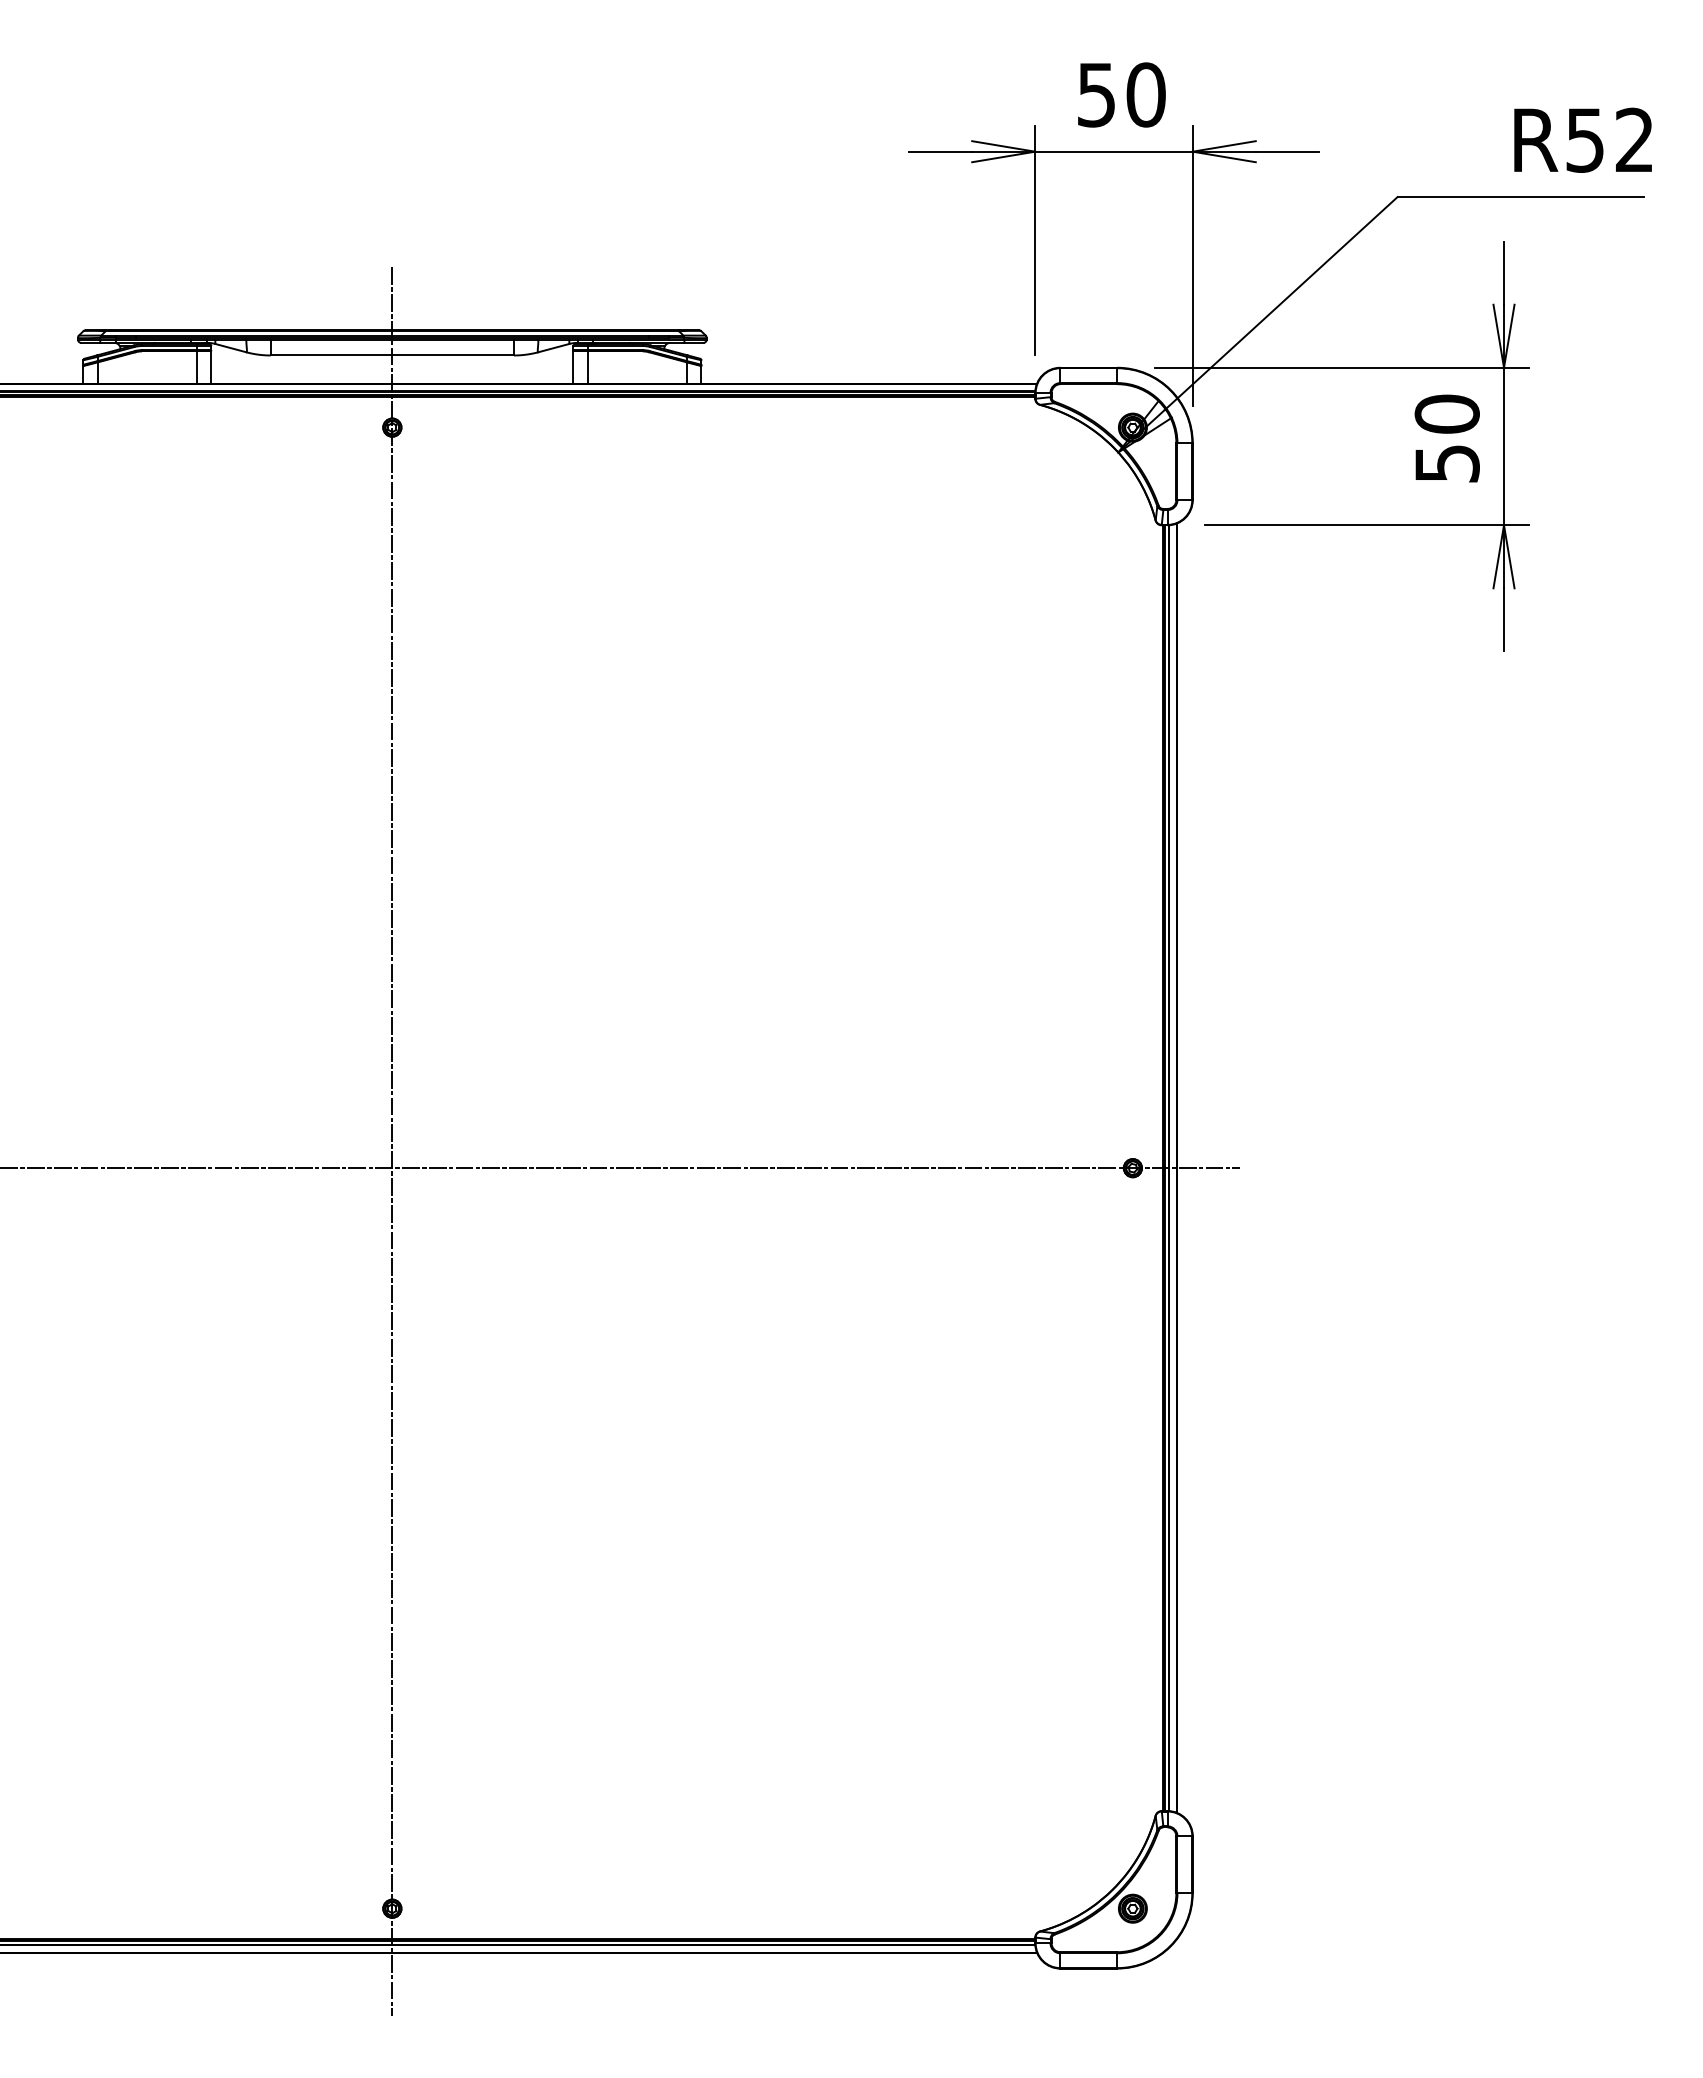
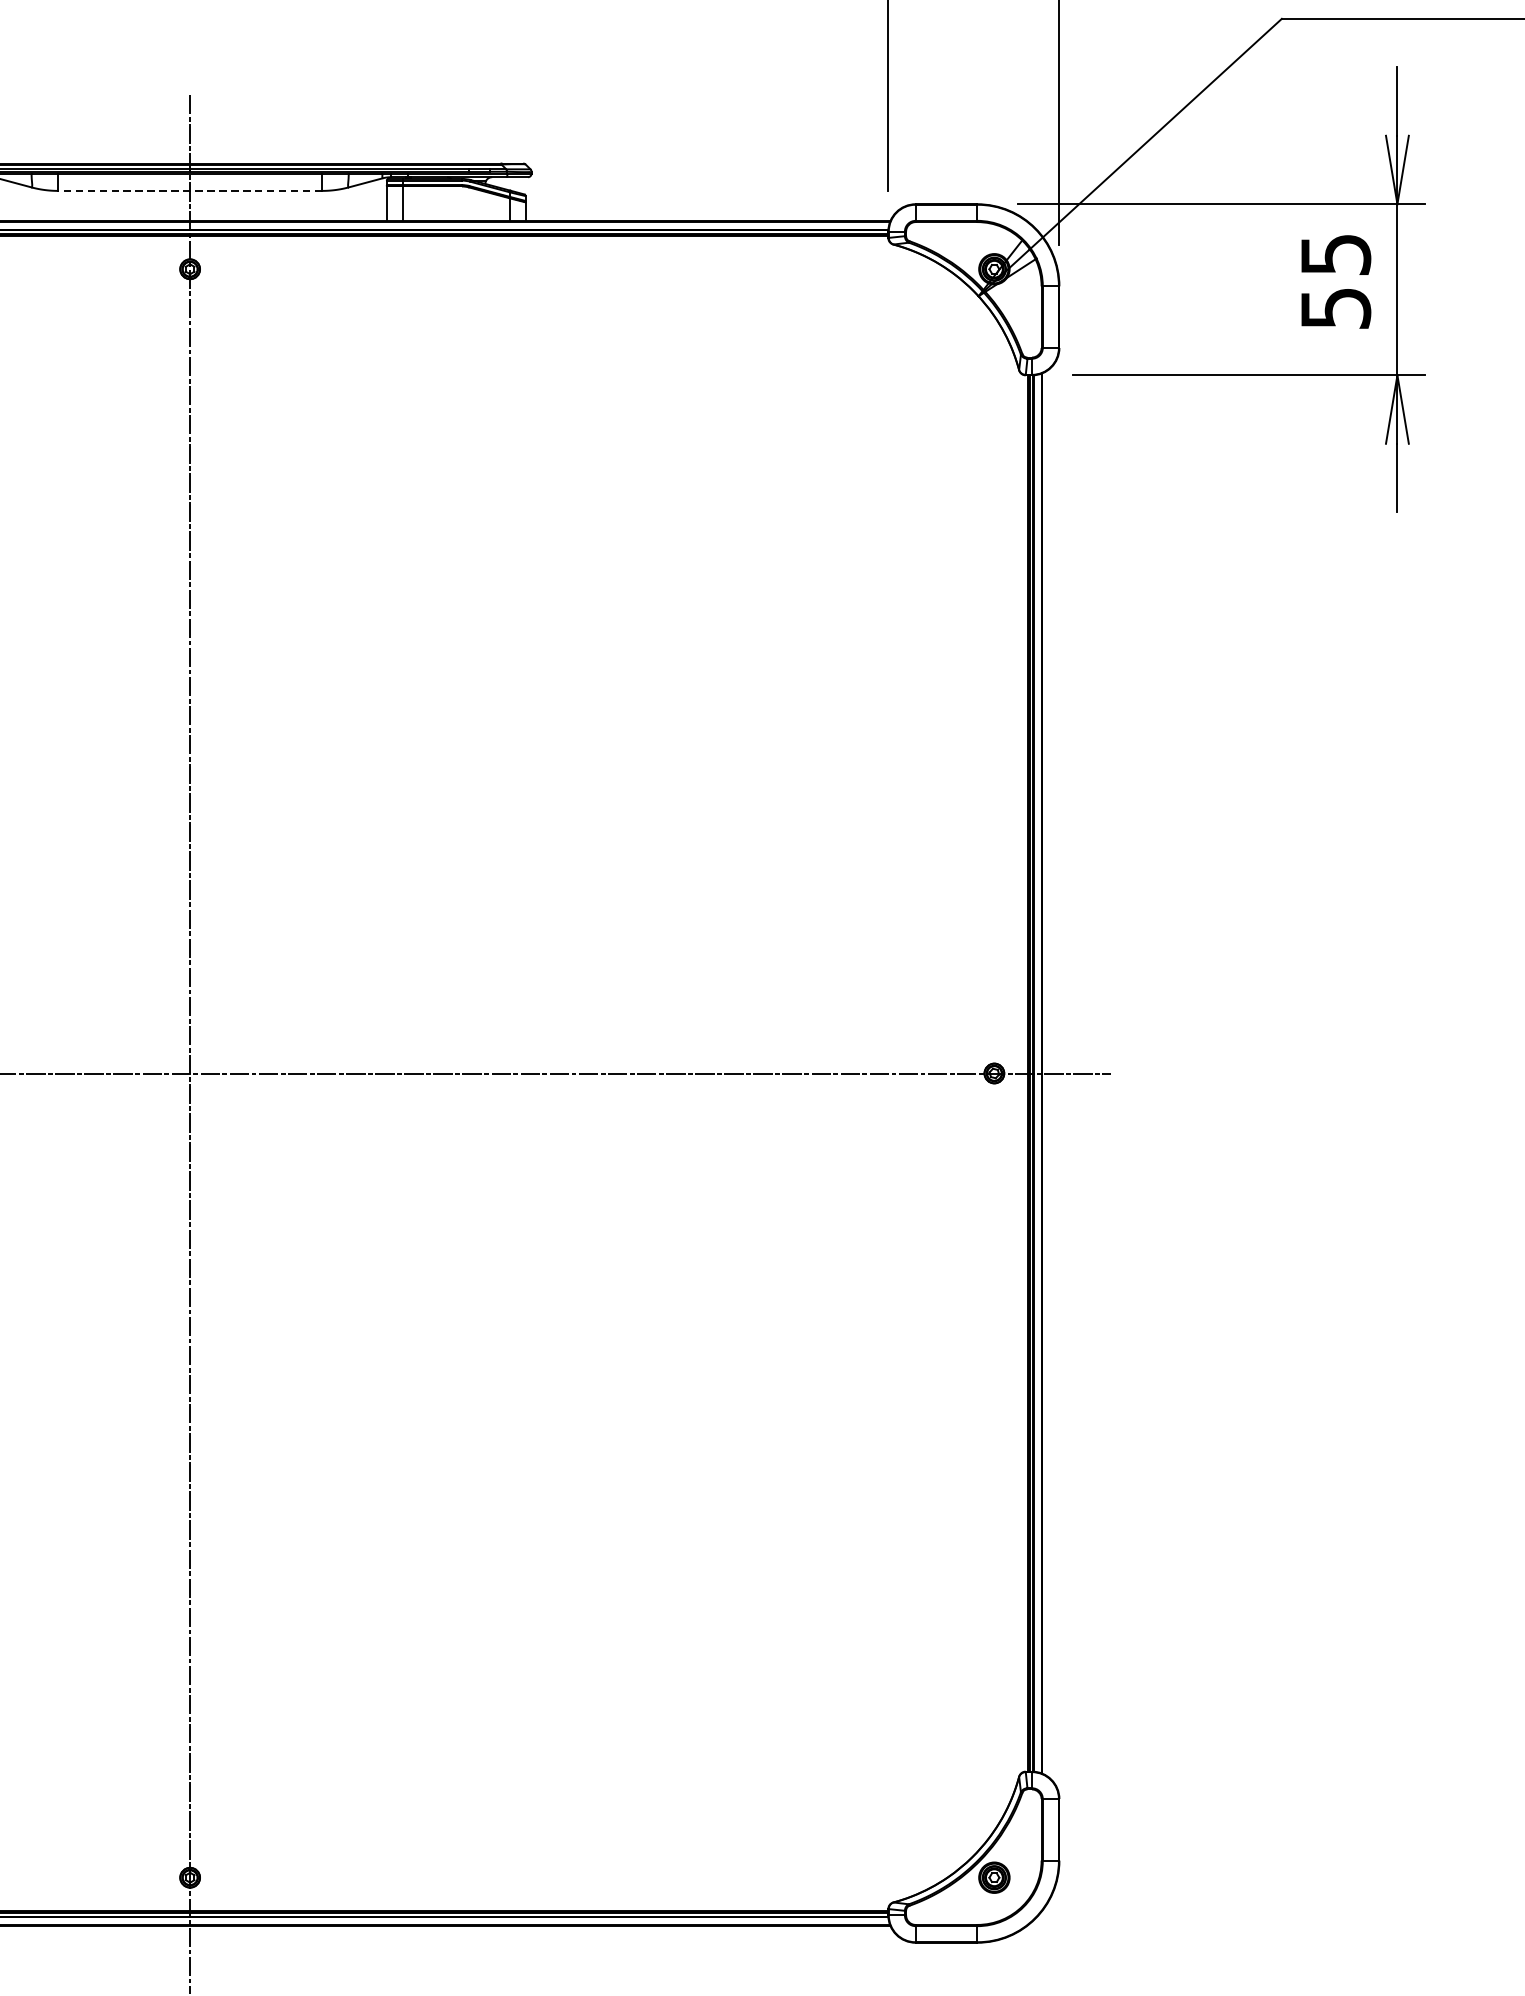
line: (392, 355) -> (190, 190), solid -> dashed
text: (1446, 413) -> (1334, 253), 50 -> 55

